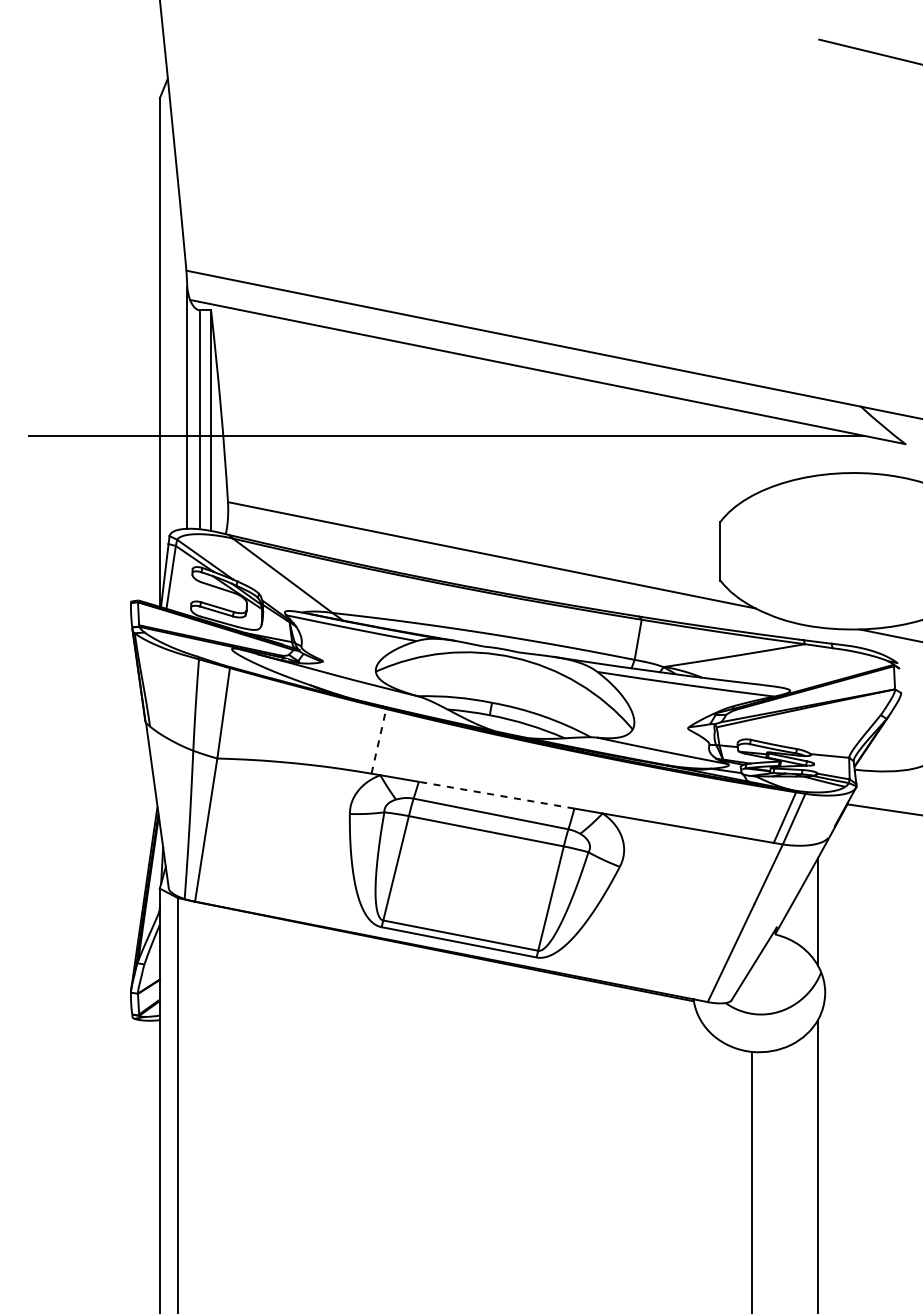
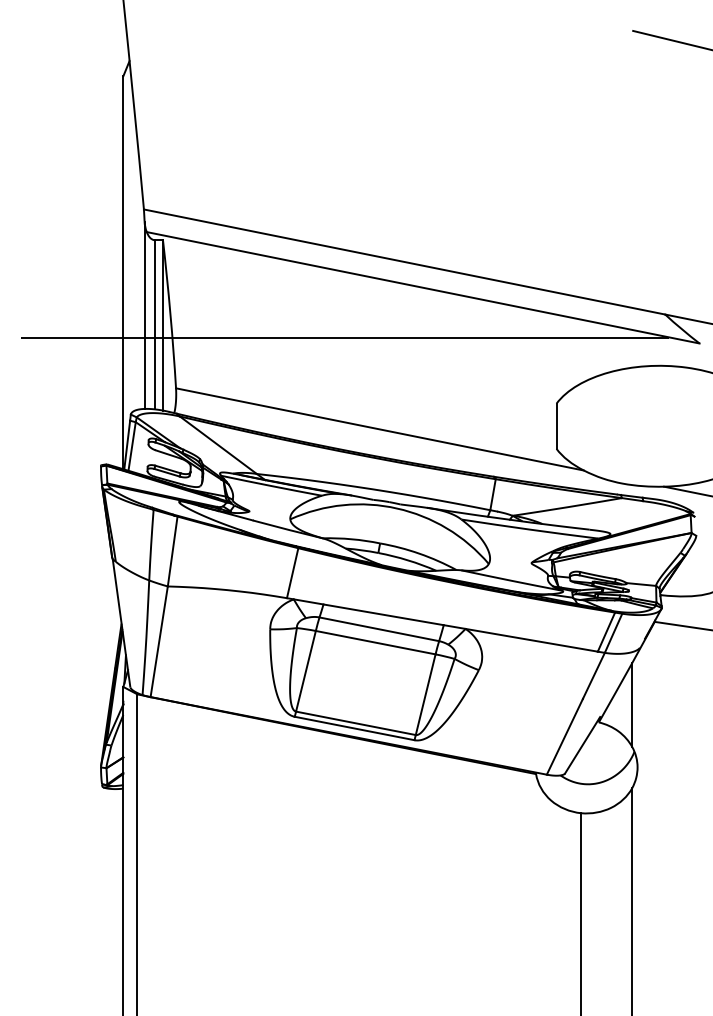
line: (379, 740) -> (293, 572), dashed -> solid
line: (496, 795) -> (383, 615), dashed -> solid

